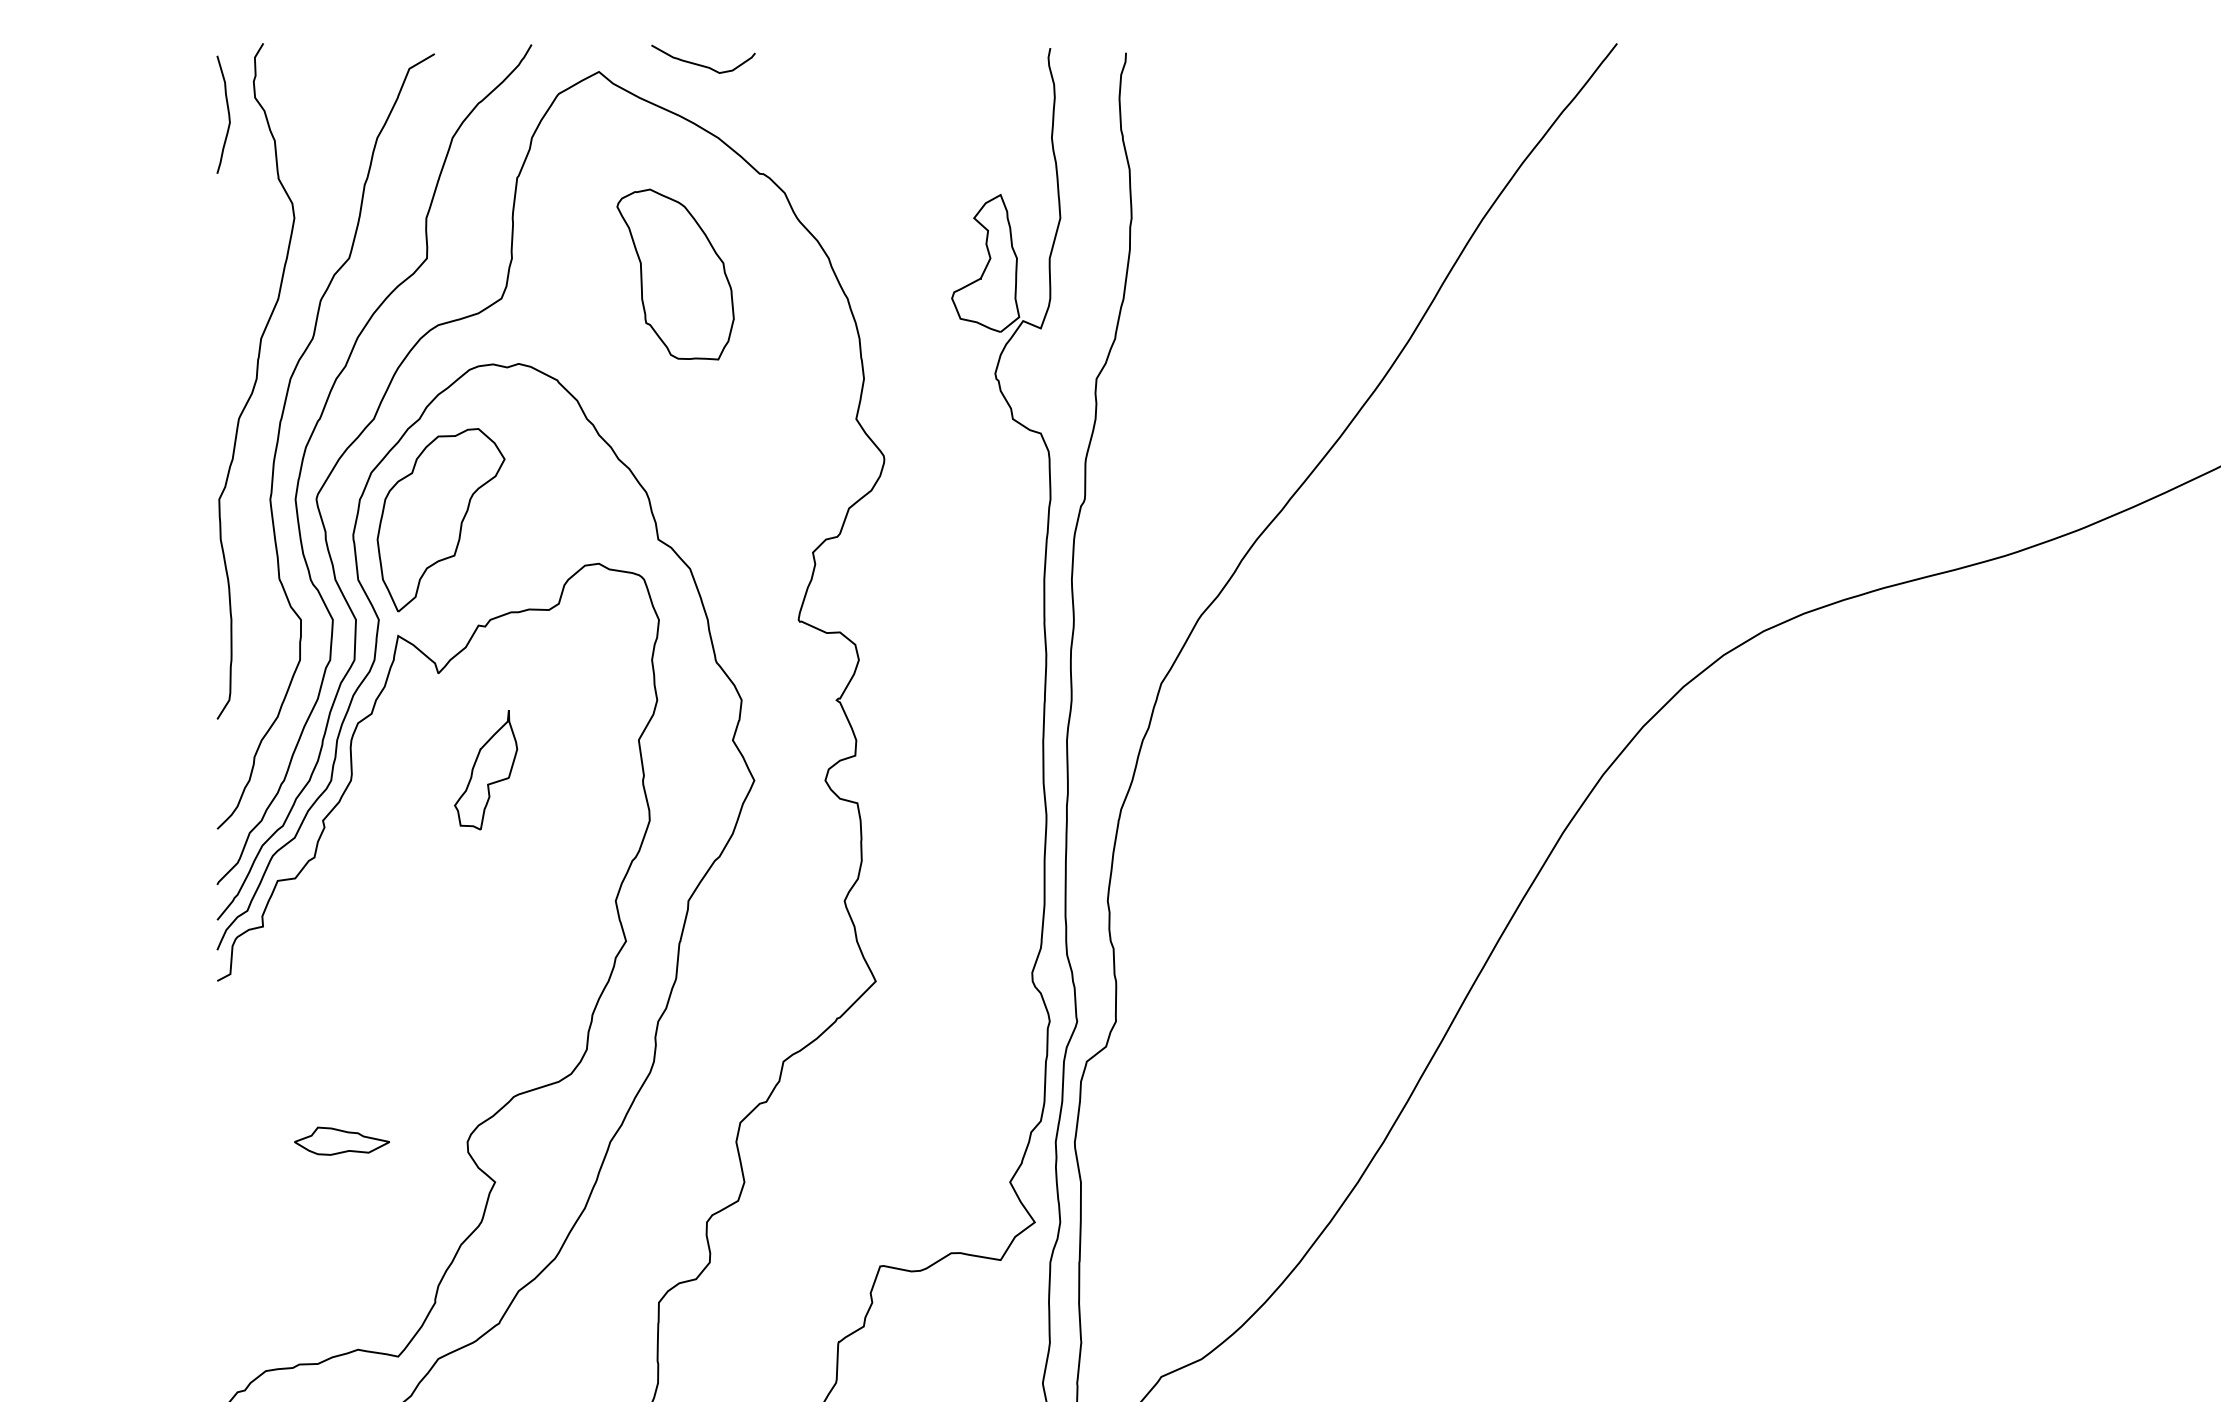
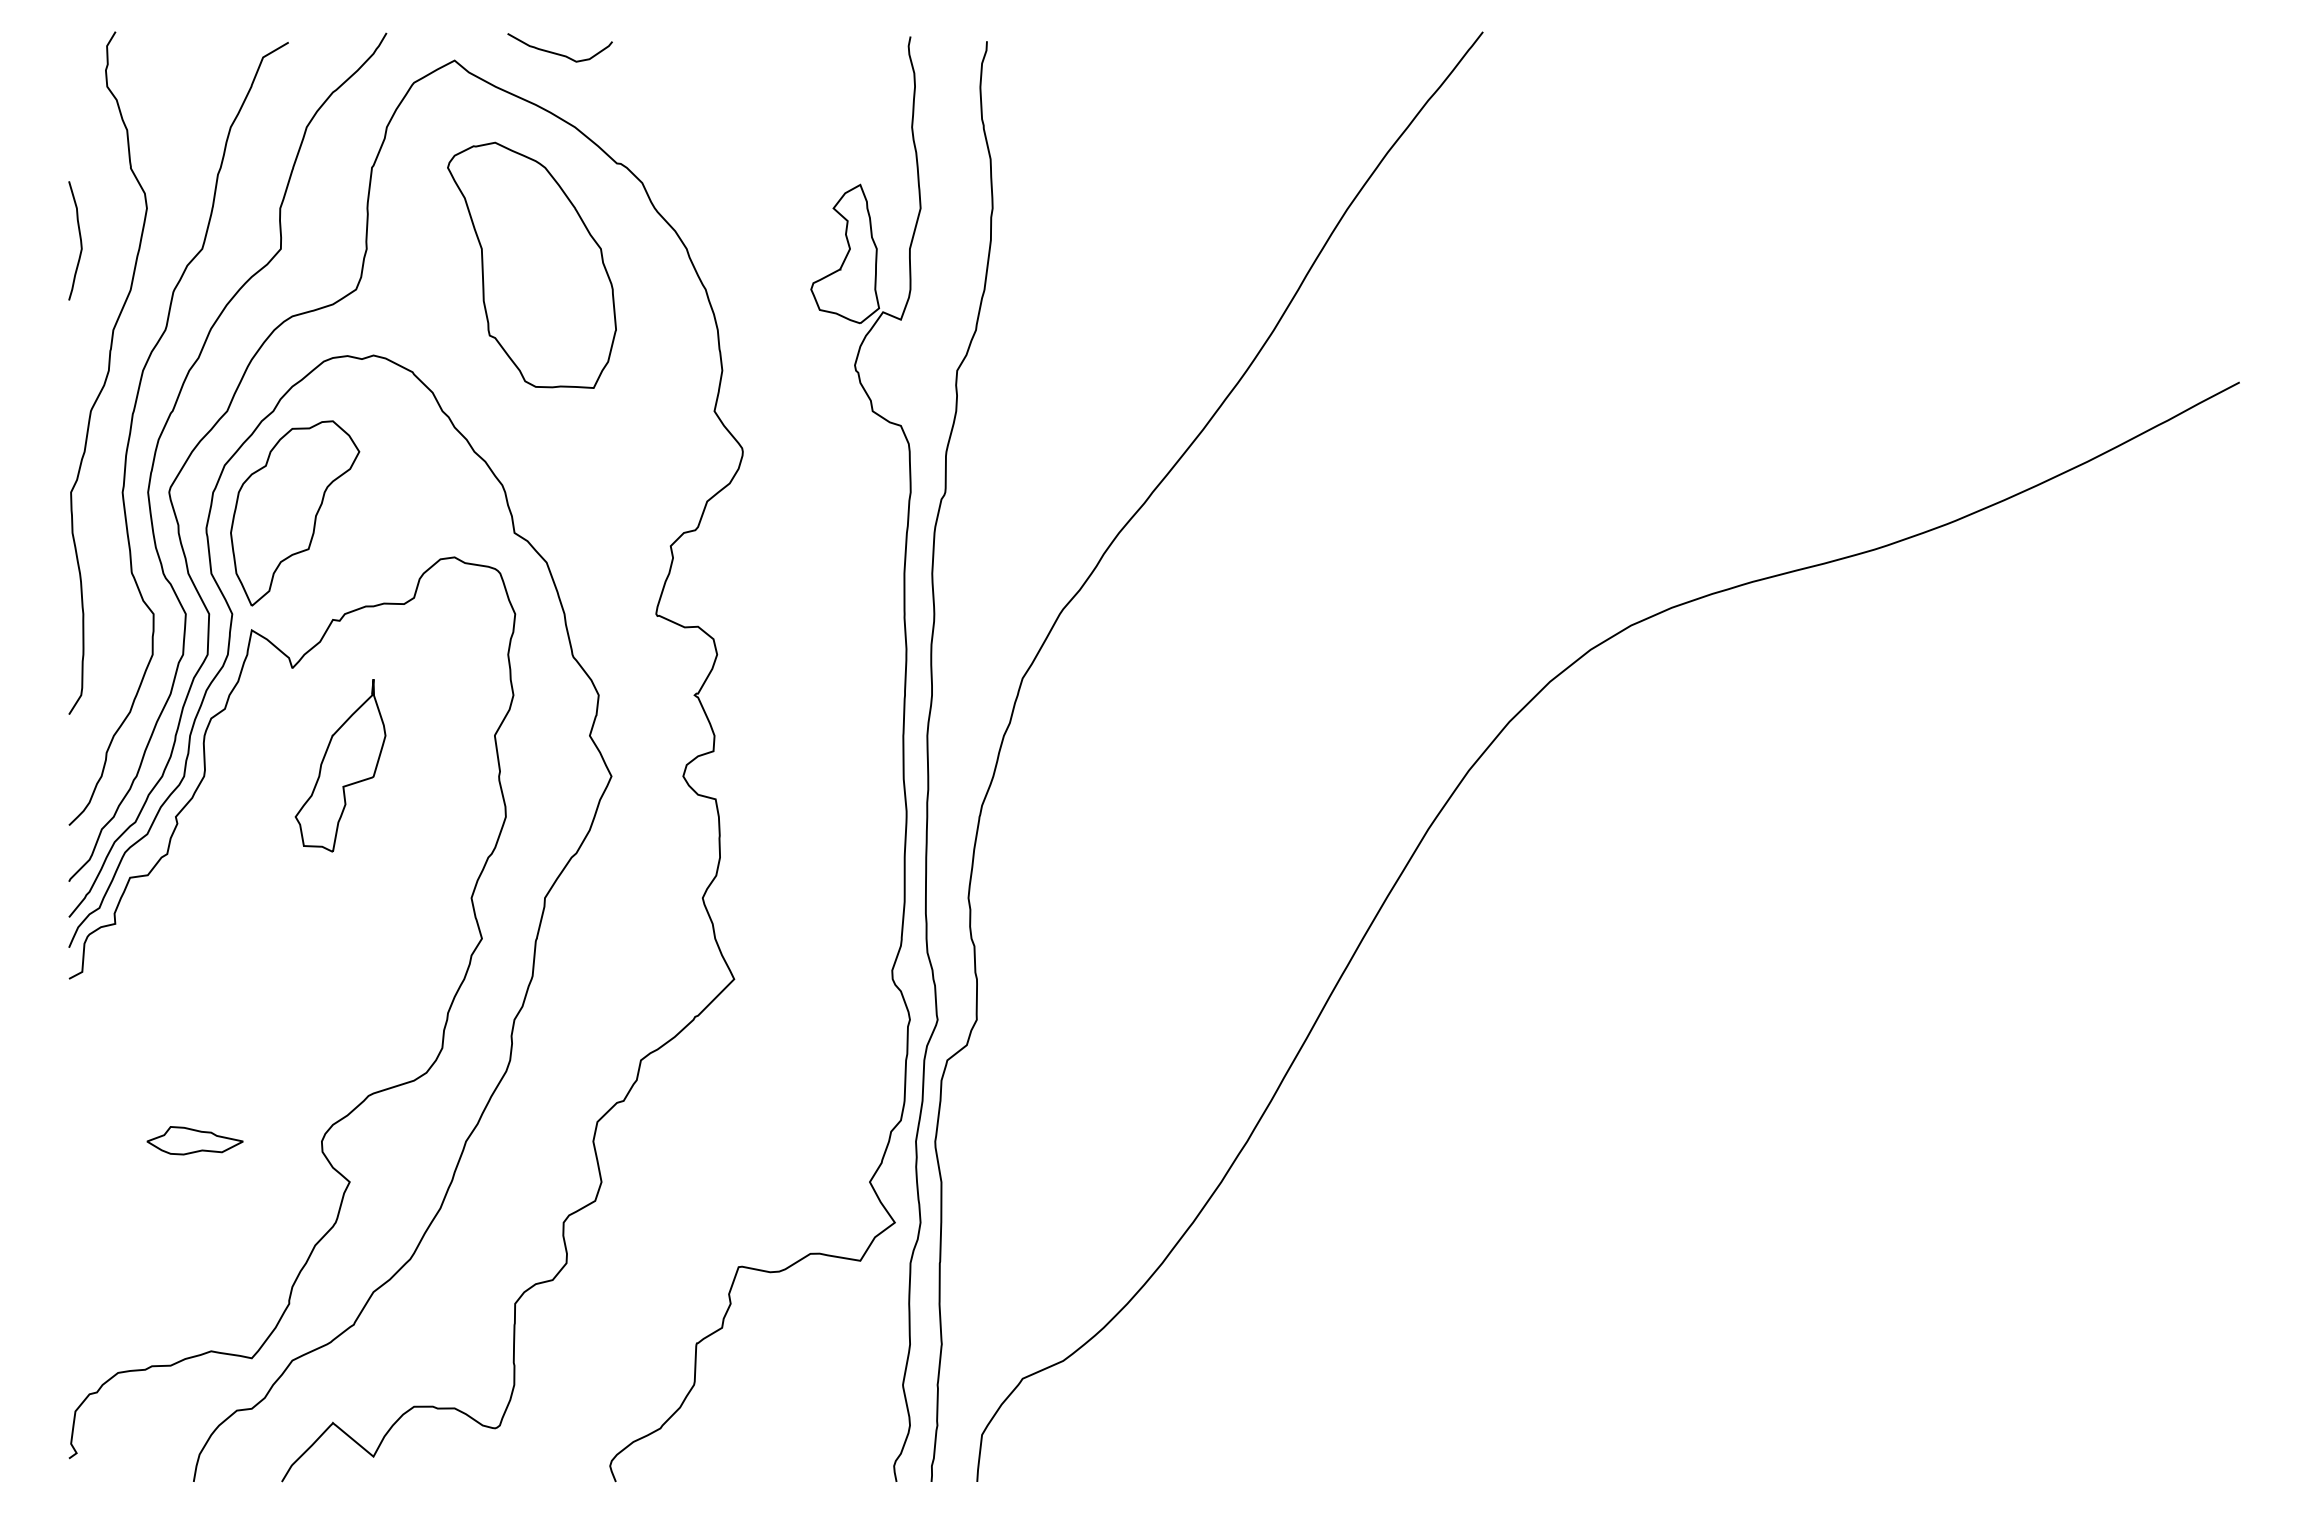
curve: (227, 112) -> (79, 238), moved
part: (675, 273) -> (531, 264), size x1.43
part: (486, 769) -> (340, 765), size x1.43

